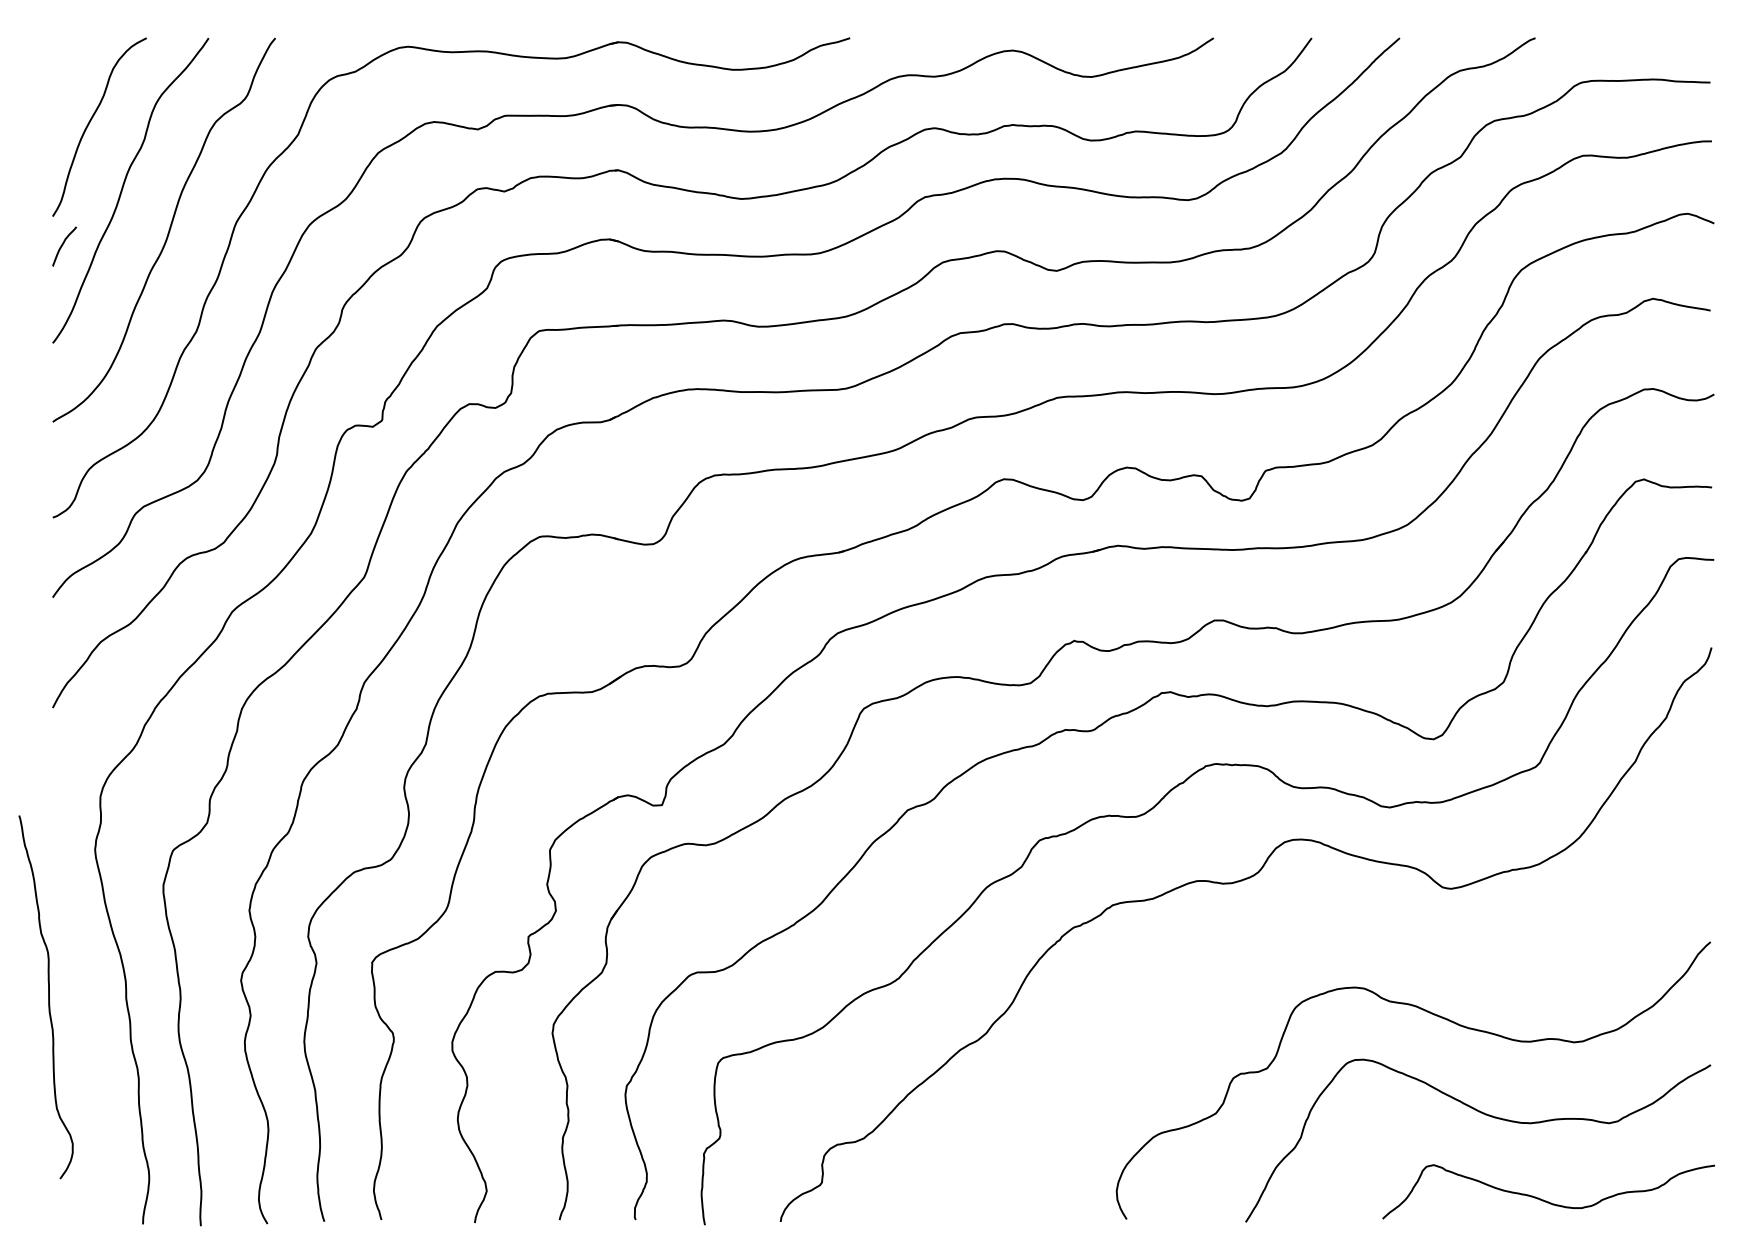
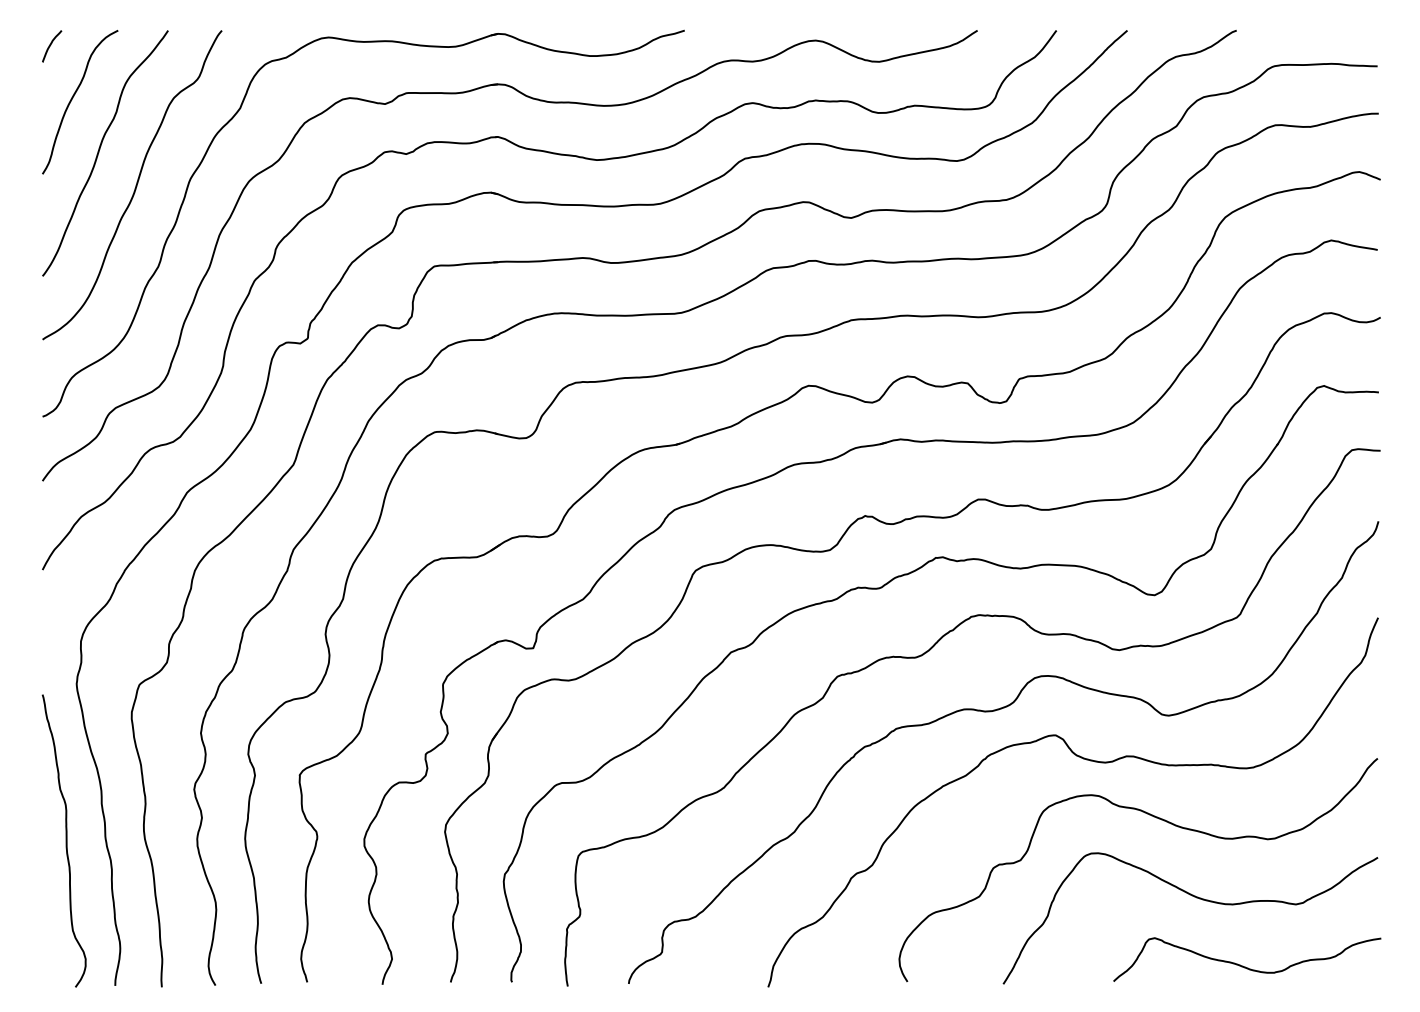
curve: (63, 245) -> (51, 45), moved
curve: (1349, 944) -> (1086, 760), added
curve: (47, 996) -> (65, 840), moved

